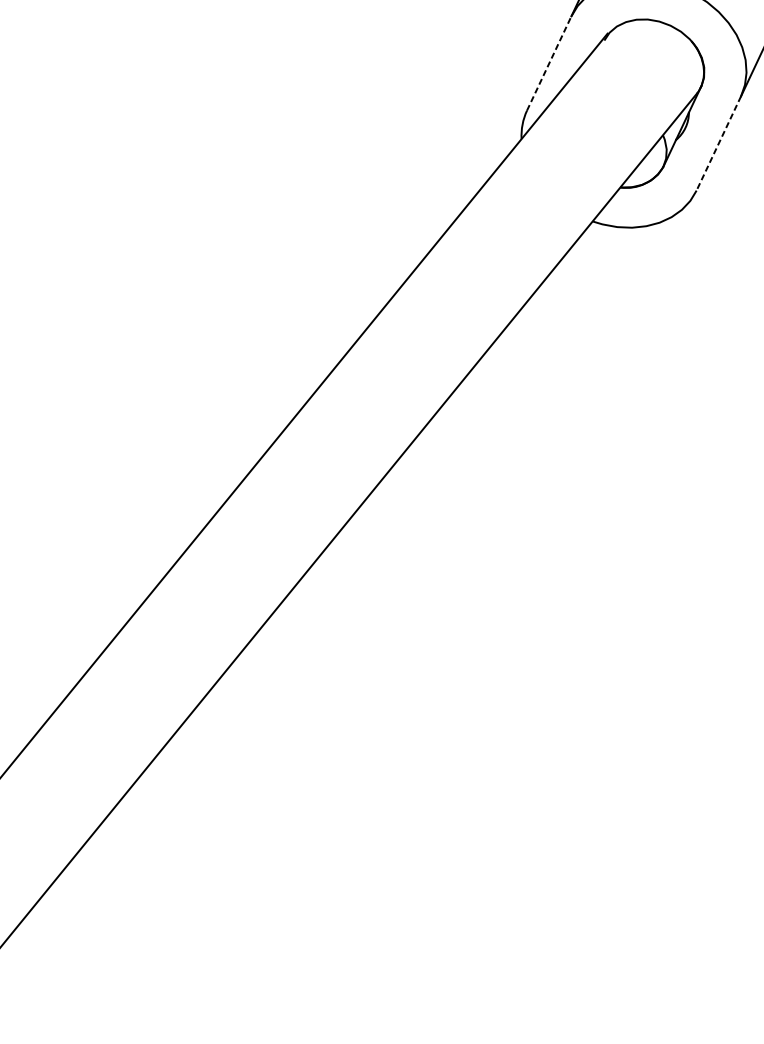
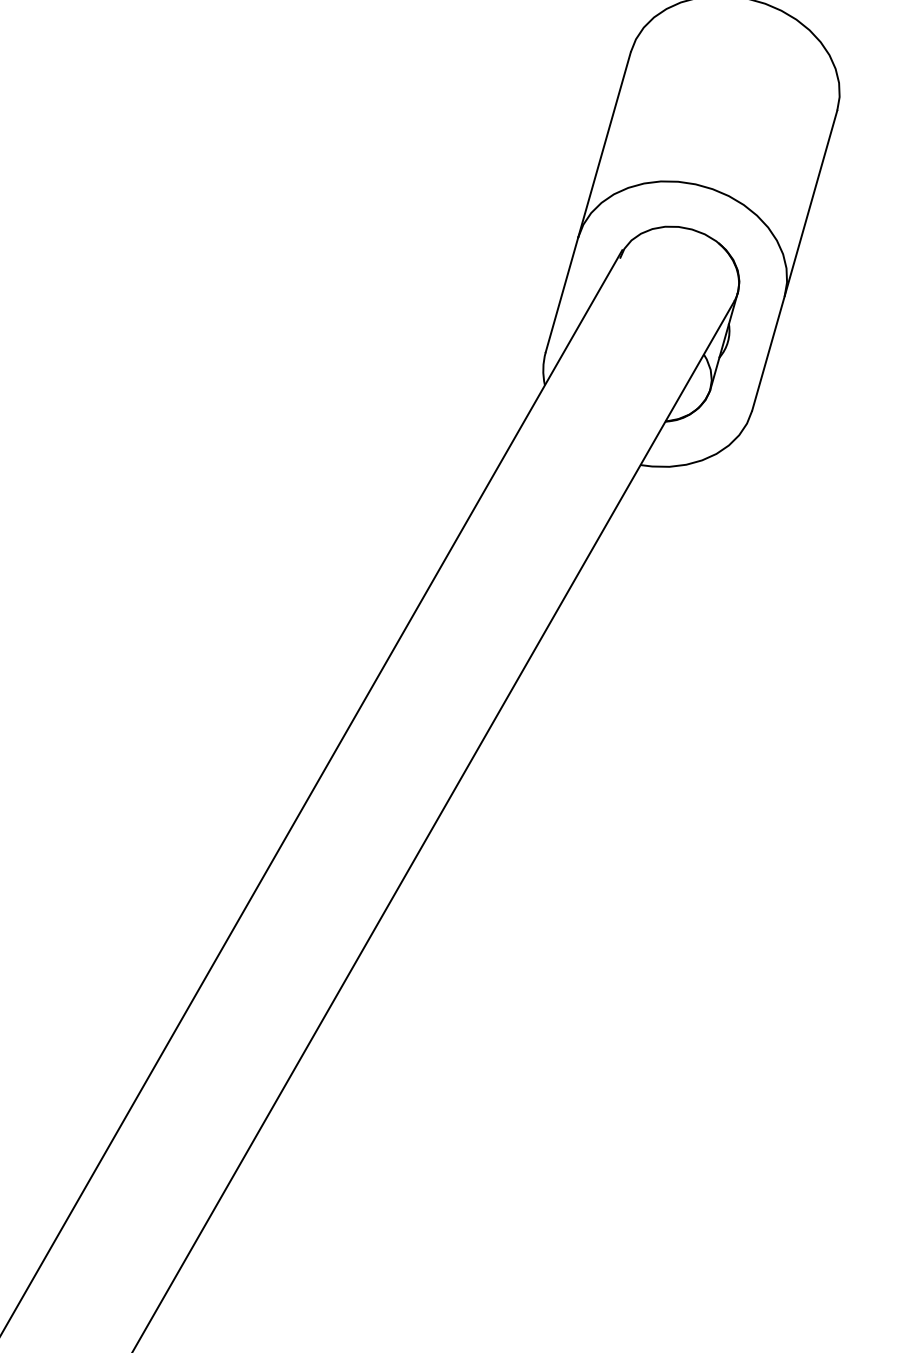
line: (549, 63) -> (562, 294), dashed -> solid
line: (718, 143) -> (768, 353), dashed -> solid

